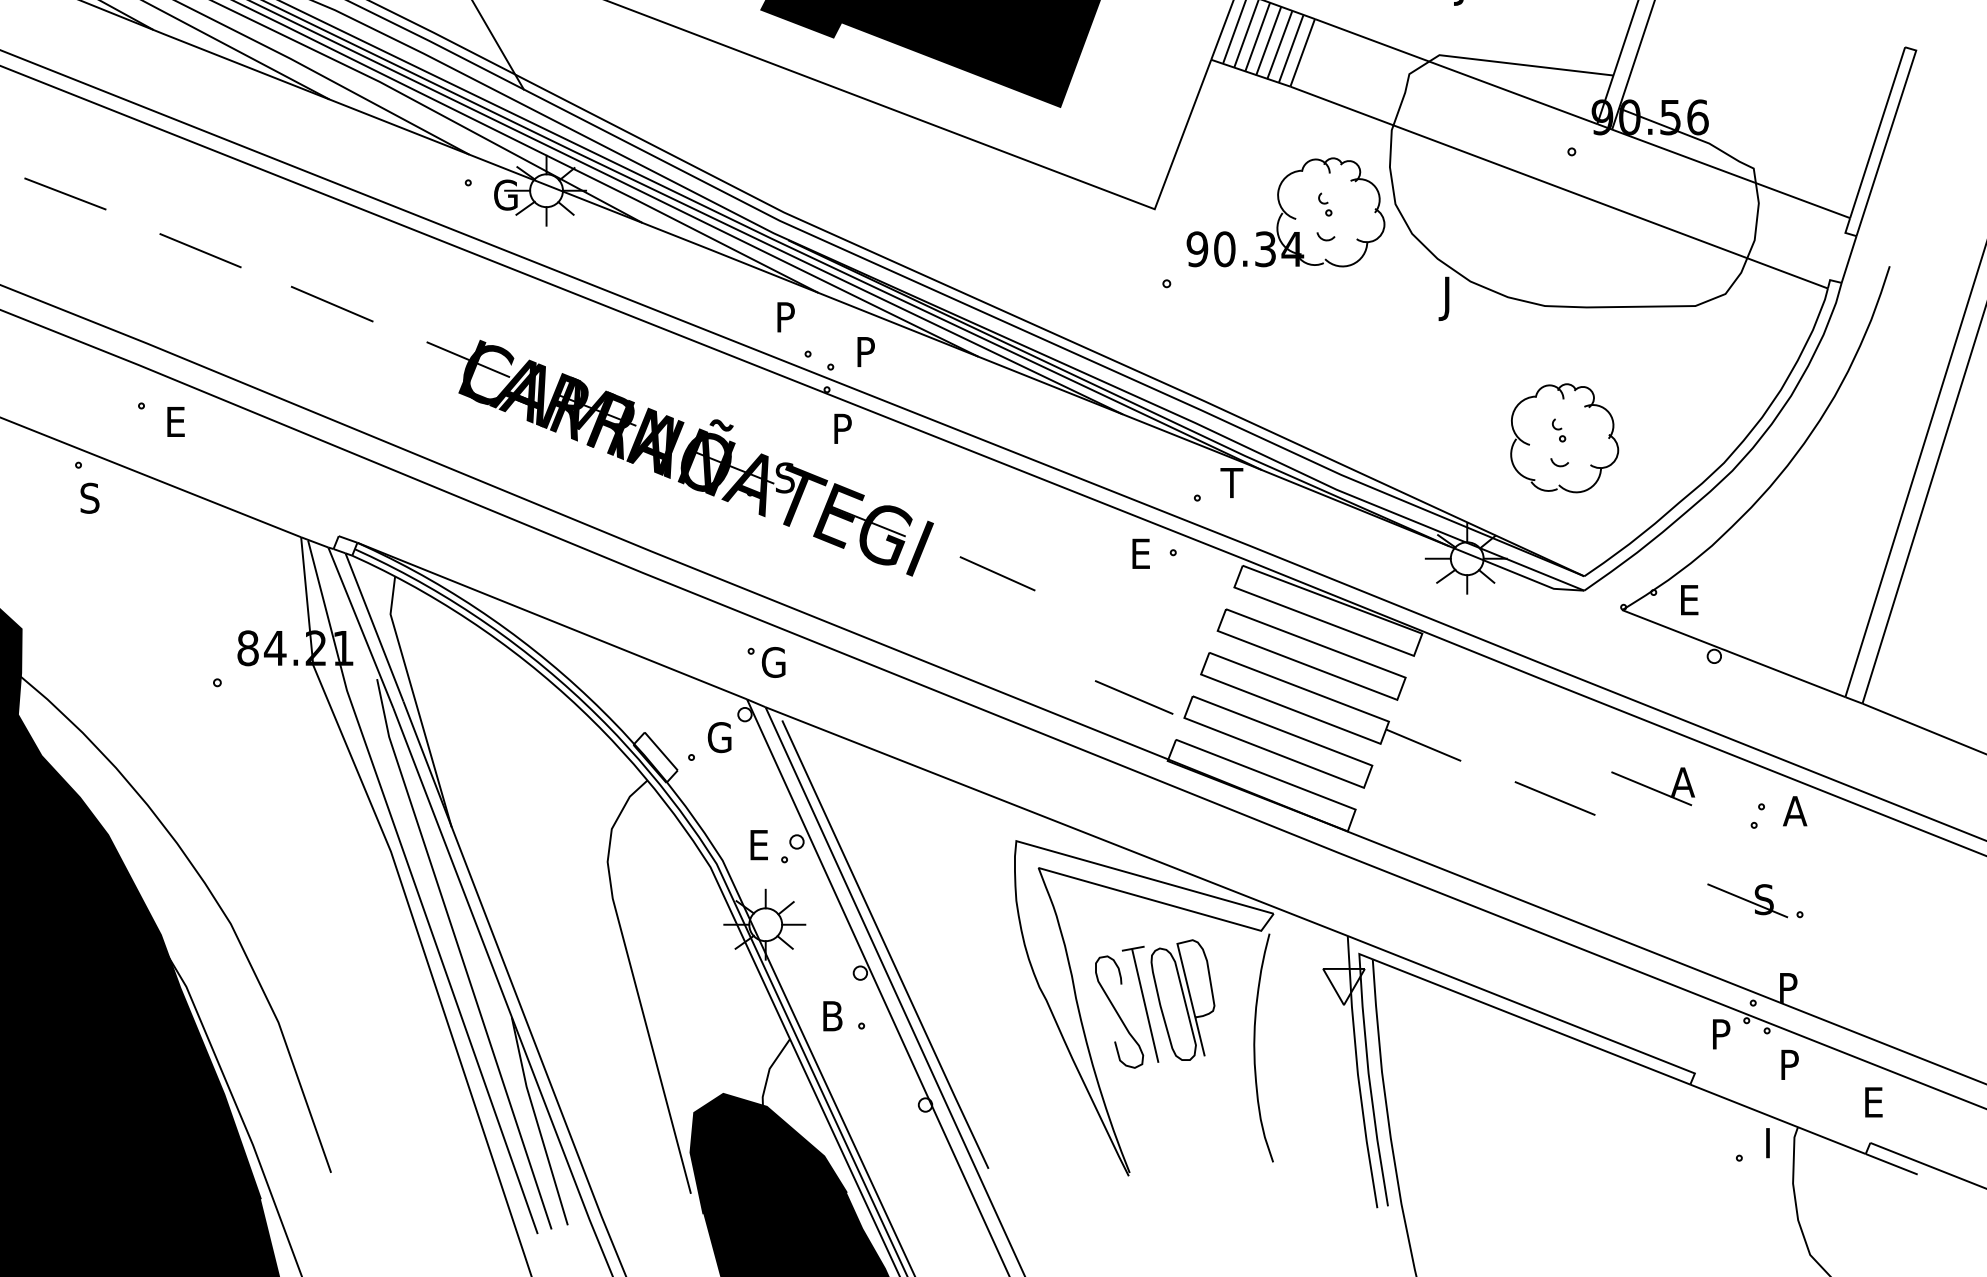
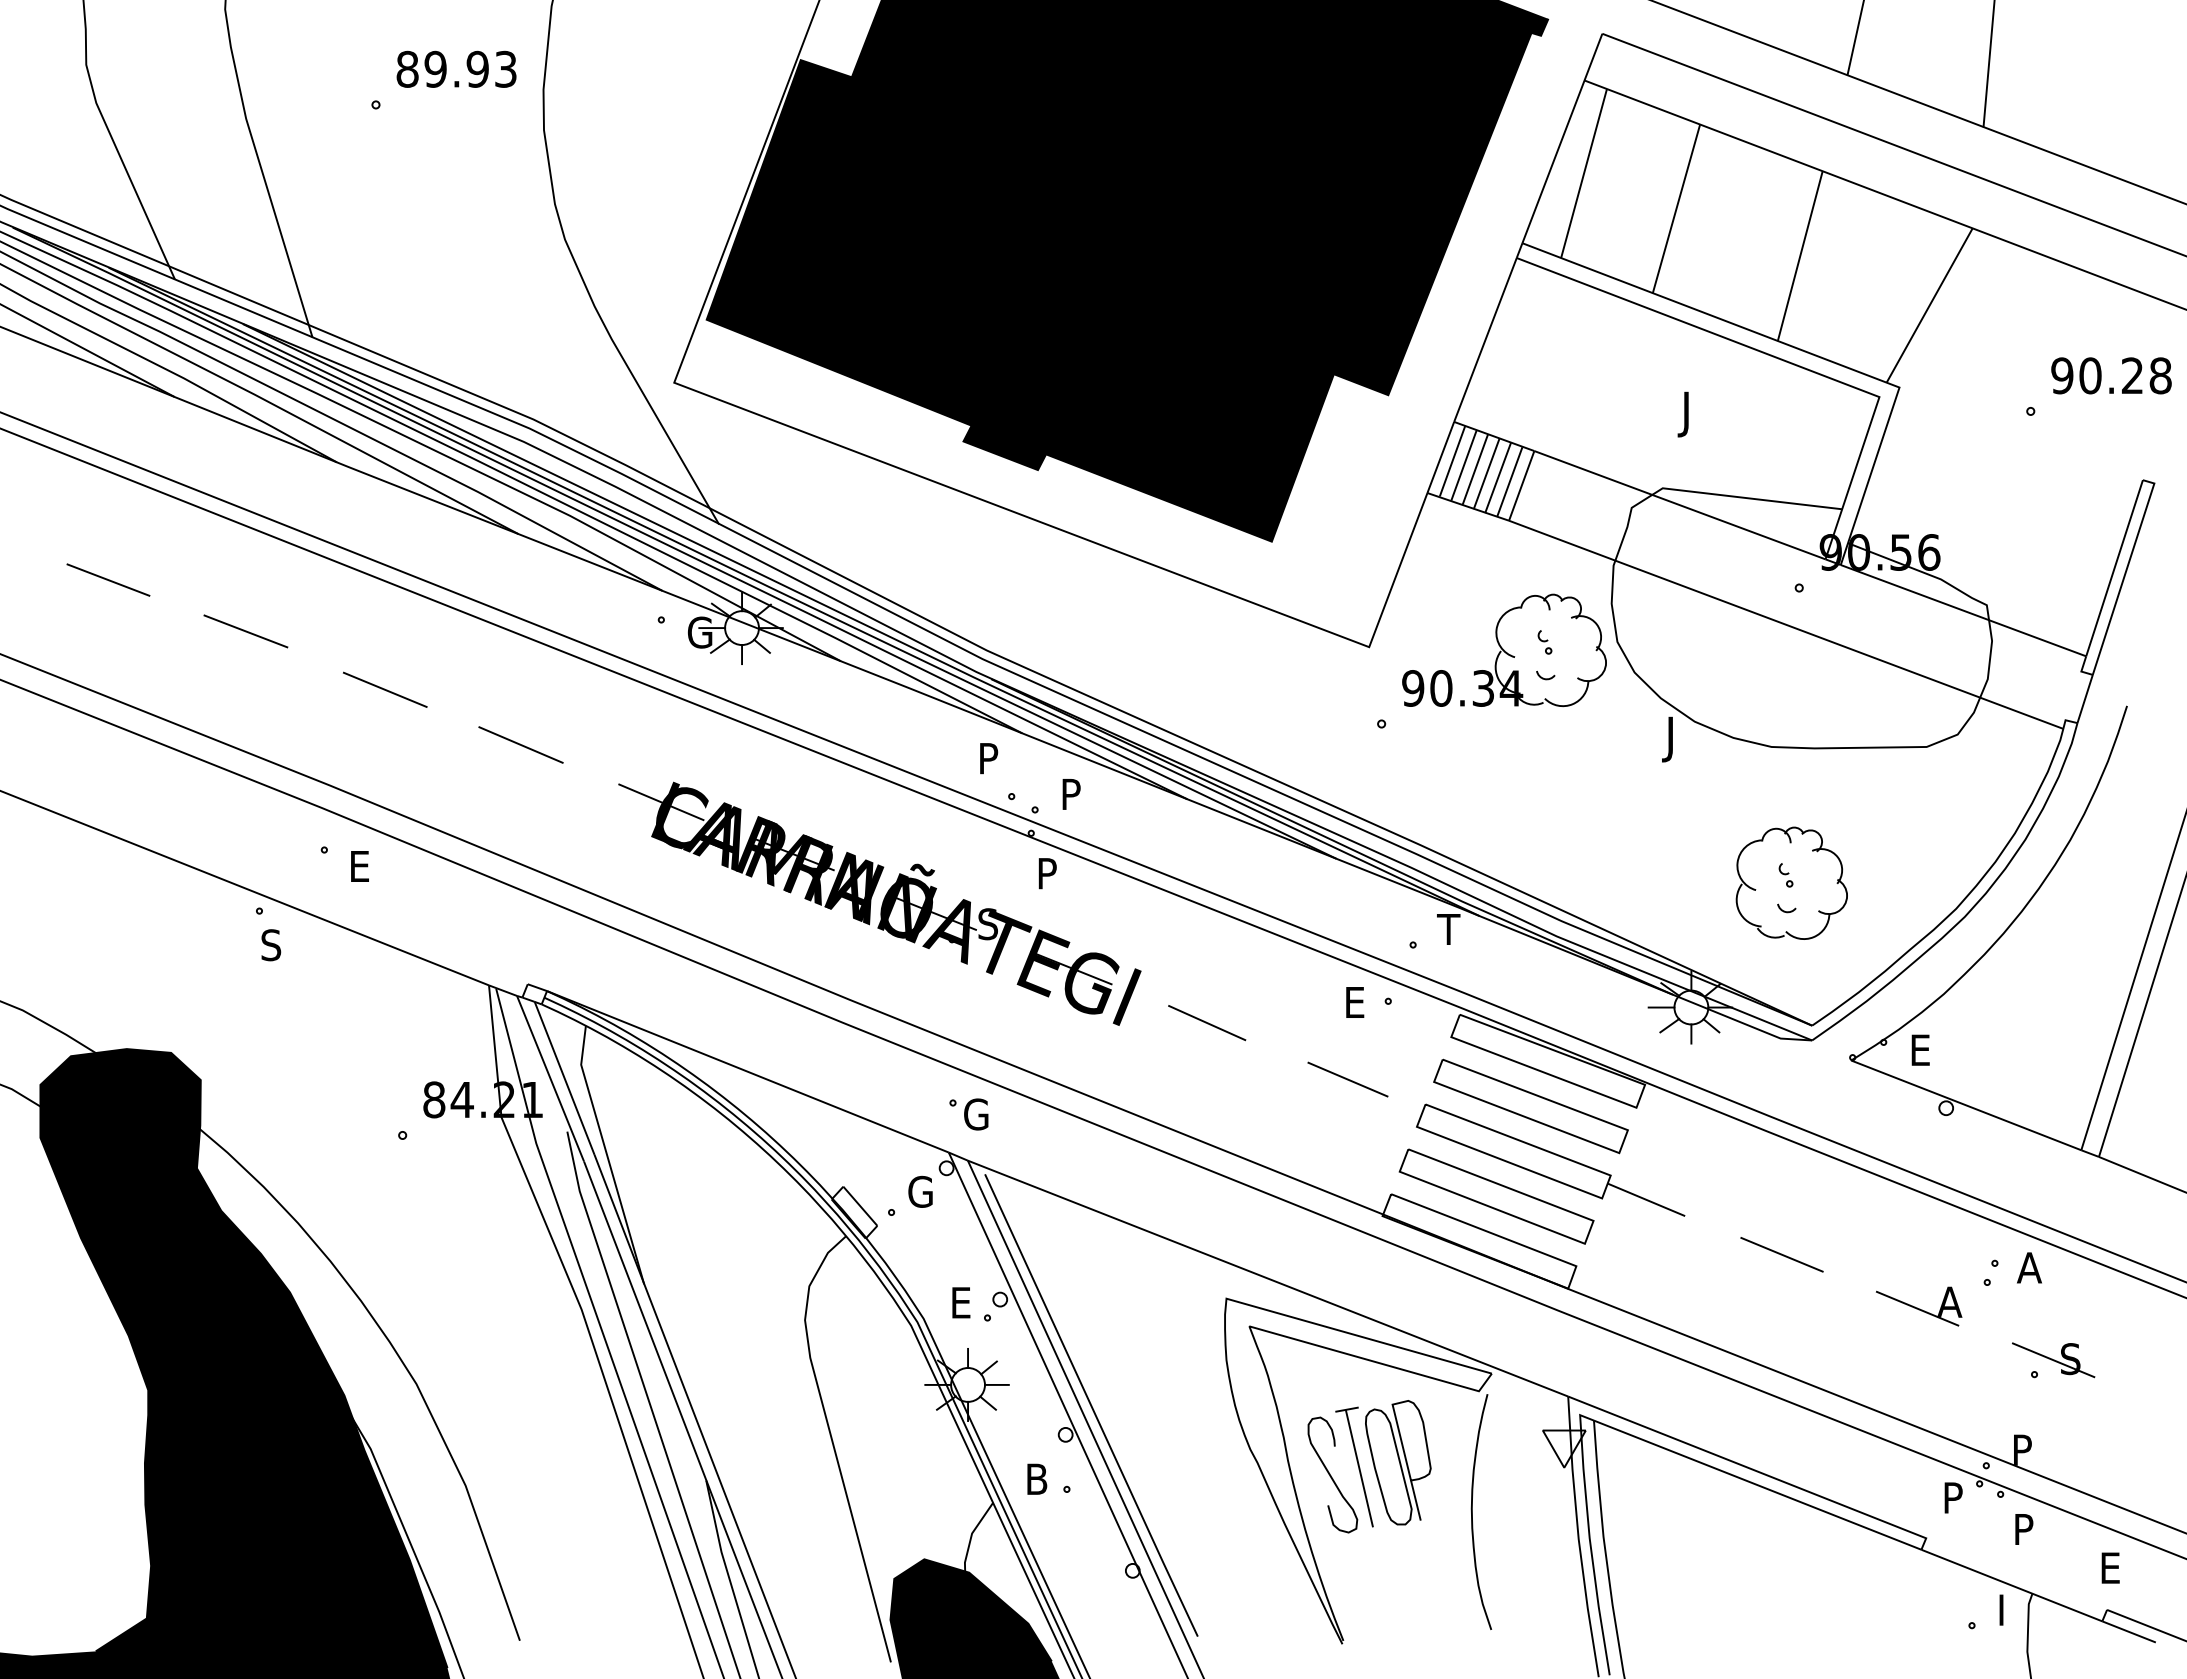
line: (1133, 697) -> (1347, 1079), moved
part: (1653, 786) -> (1919, 1306), moved
part: (1747, 901) -> (2053, 1360), moved

